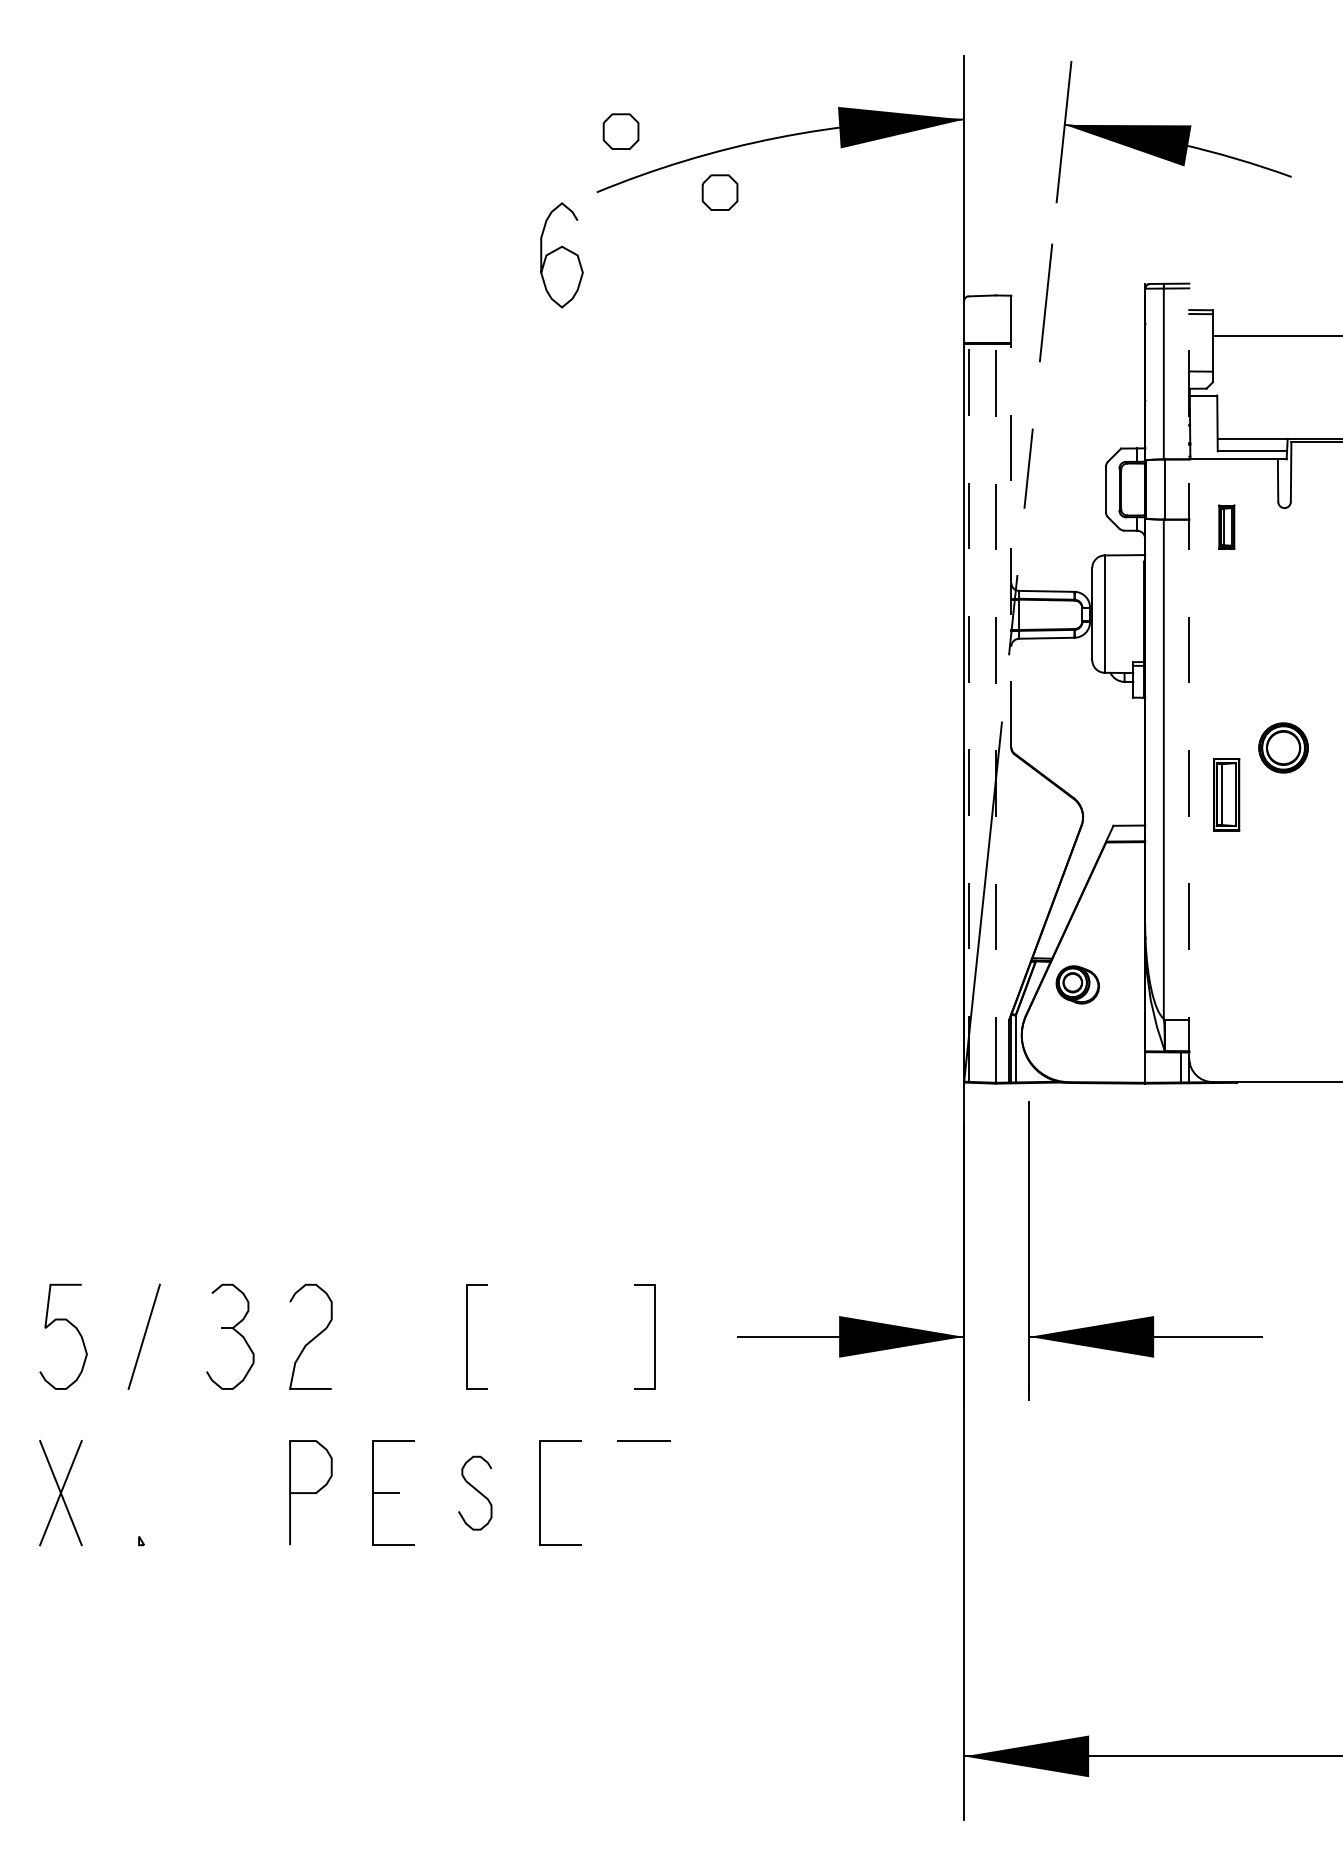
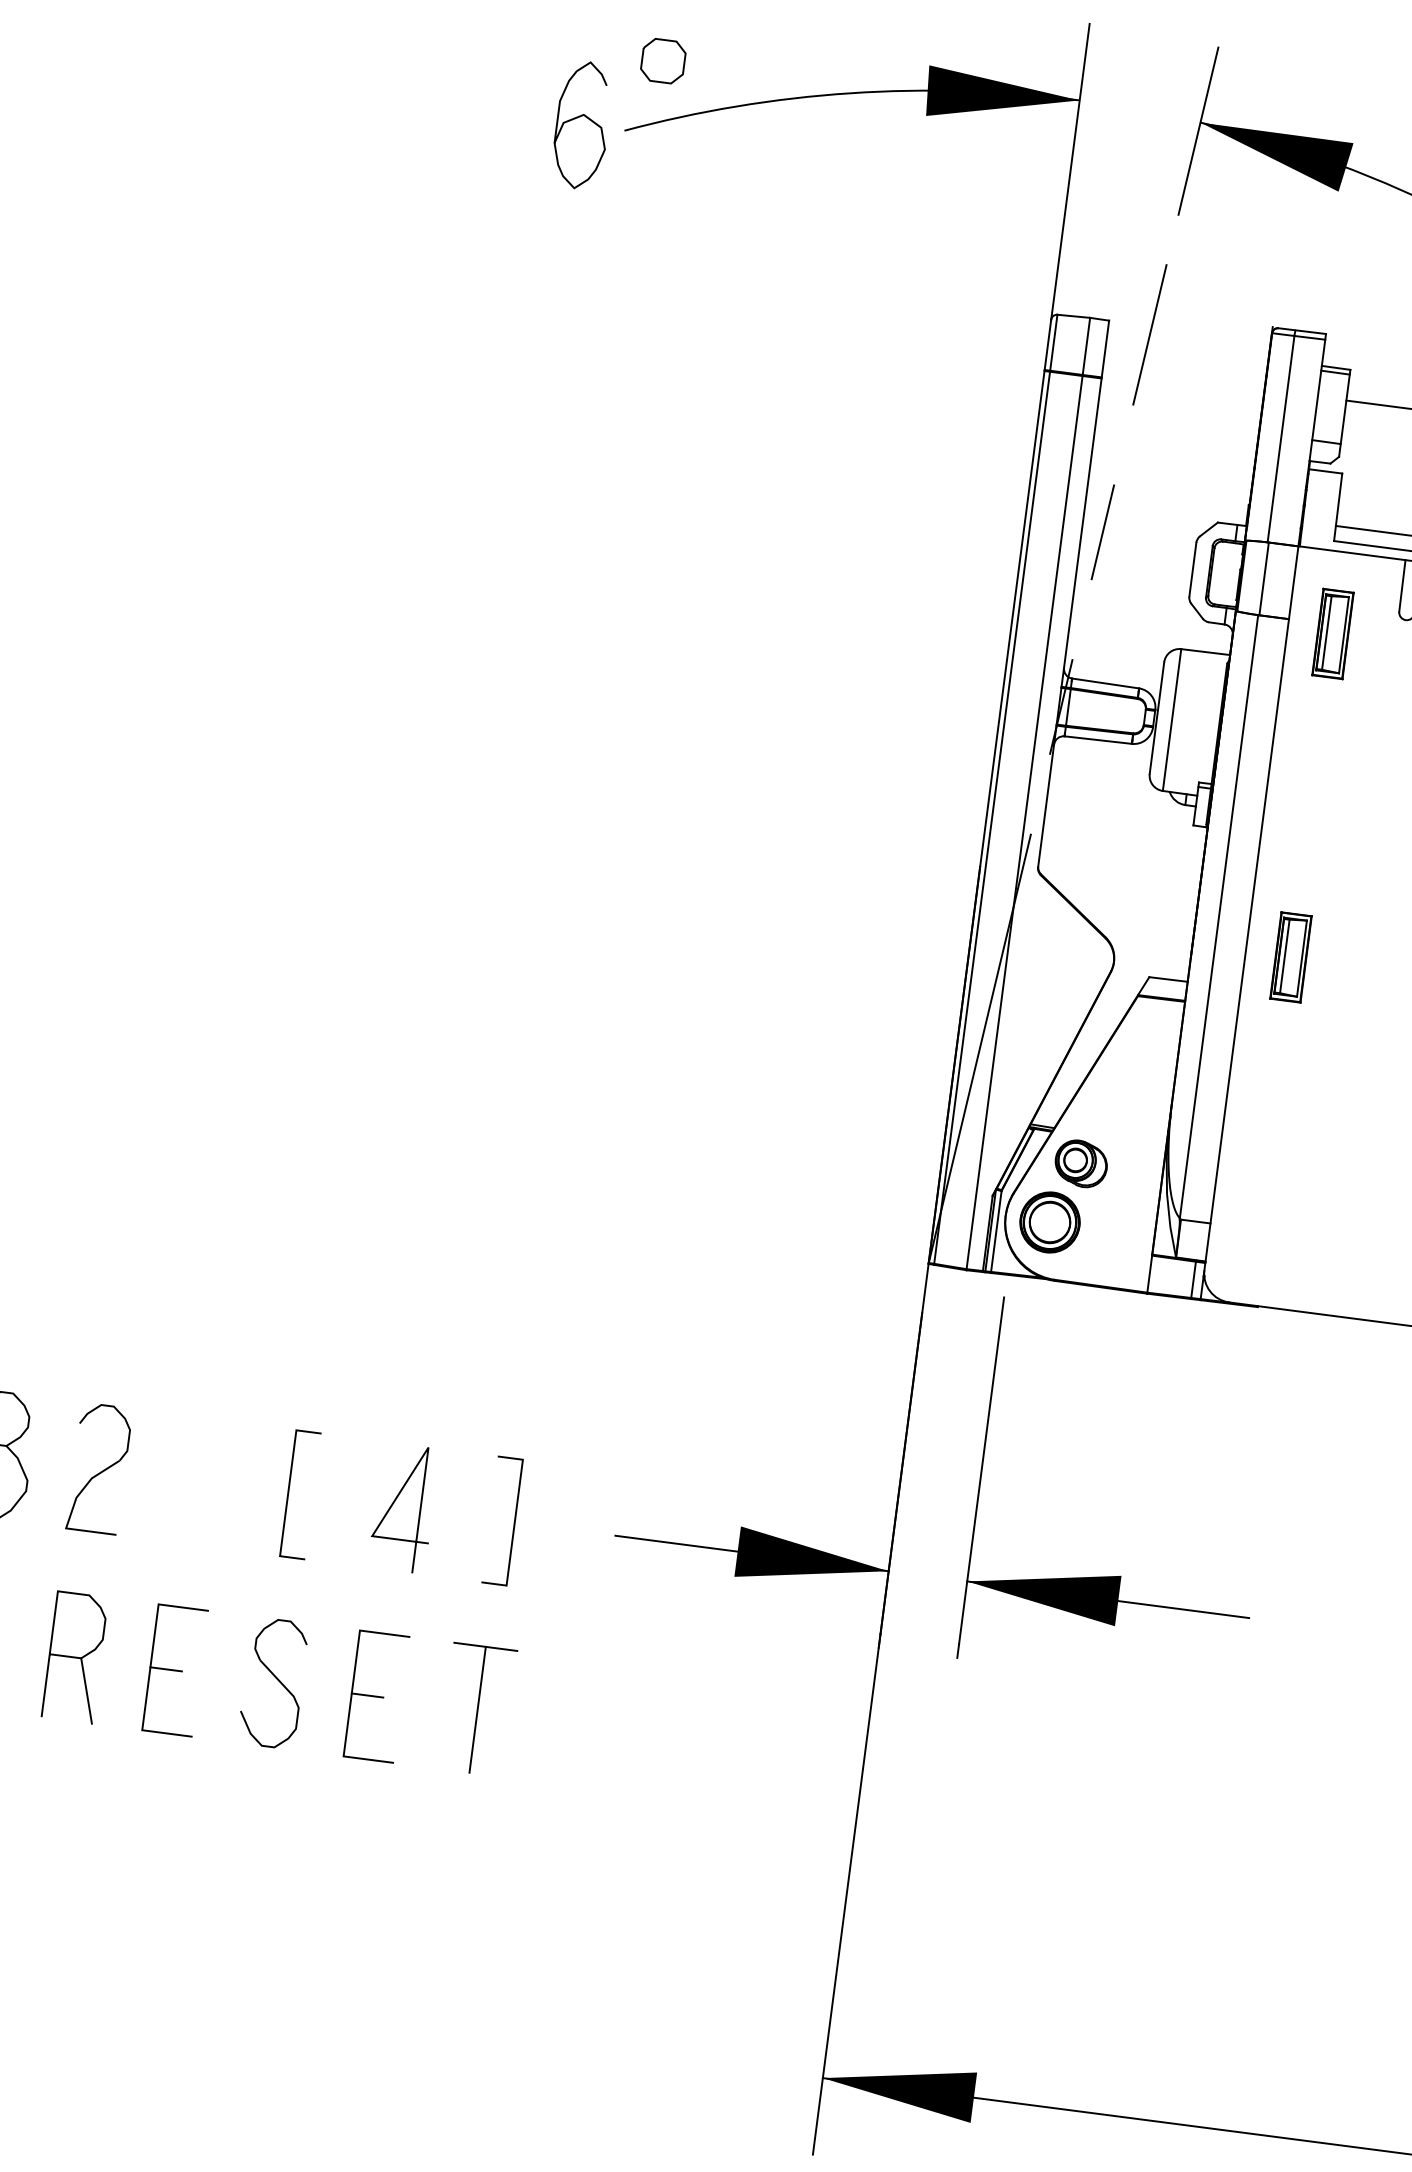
part: (719, 192) -> (772, 150), removed
curve: (559, 249) -> (580, 117), moved
line: (1011, 521) -> (1073, 593), dashed -> solid
part: (1226, 526) -> (1332, 633), size x1.67
line: (1189, 683) -> (1263, 817), dashed -> solid
line: (968, 689) -> (995, 789), dashed -> solid
line: (995, 689) -> (1028, 793), dashed -> solid
part: (1283, 747) -> (1050, 1221), moved
line: (555, 1332) -> (395, 1501), added
part: (475, 1493) -> (273, 1683), size x1.43
line: (553, 1493) -> (367, 1696), added
line: (644, 1493) -> (477, 1710), added
line: (323, 1519) -> (85, 1691), added

